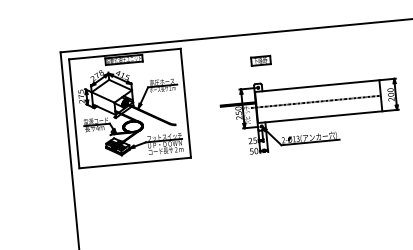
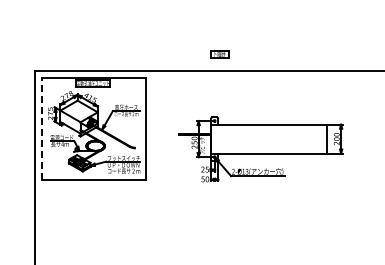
part: (260, 60) -> (219, 54), moved
line: (315, 102) -> (266, 139), removed
line: (74, 114) -> (42, 129), solid -> dashed

